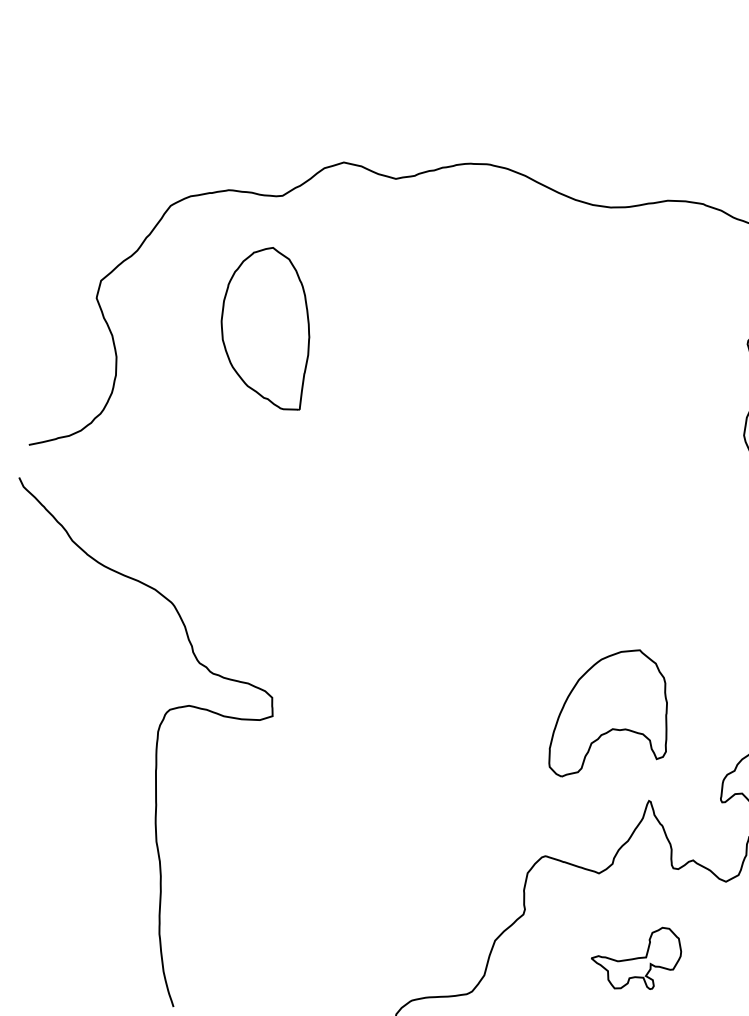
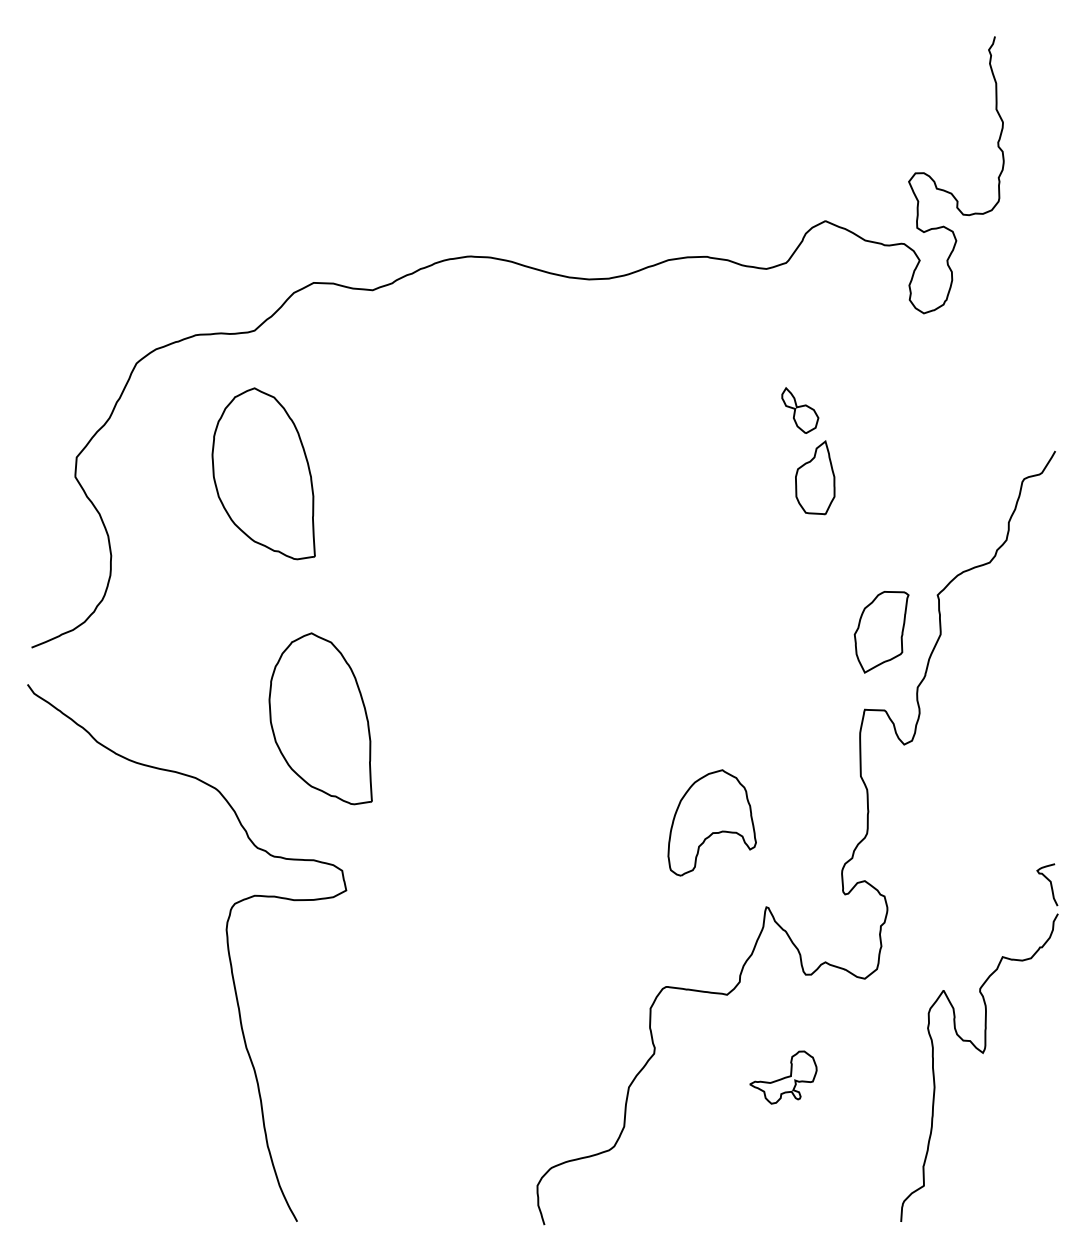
part: (277, 556) -> (320, 718), added
part: (613, 715) -> (711, 822), size x0.7
part: (636, 957) -> (783, 1077), size x0.7

